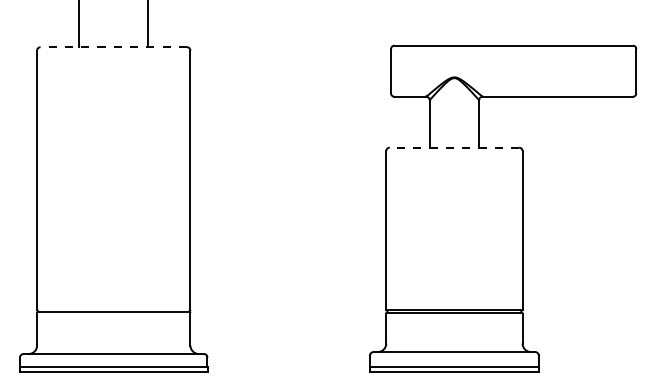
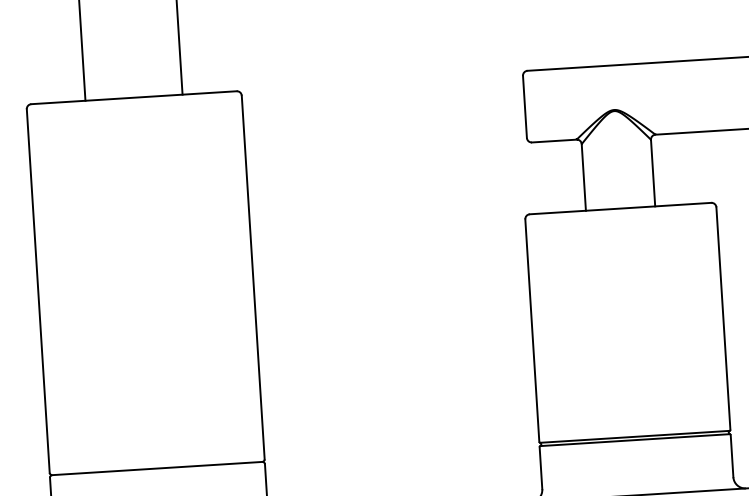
line: (113, 47) -> (133, 98), dashed -> solid
line: (454, 147) -> (620, 208), dashed -> solid

